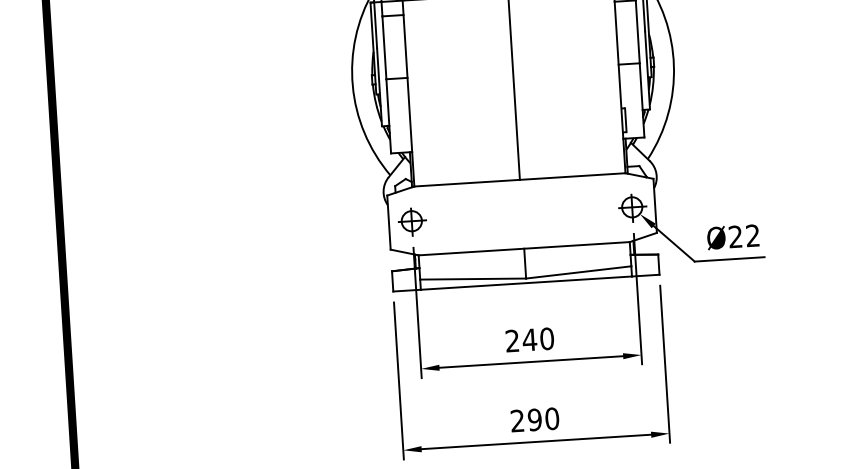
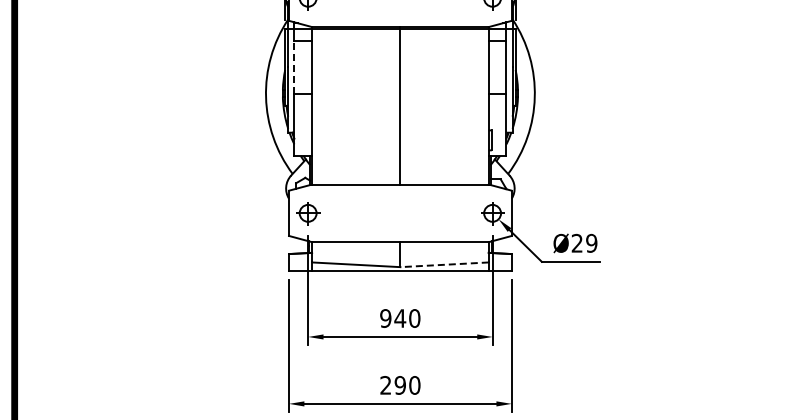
line: (384, 46) -> (294, 66), solid -> dashed
text: (752, 235) -> (591, 243), Ø22 -> Ø29
line: (578, 272) -> (444, 264), solid -> dashed
text: (512, 341) -> (385, 318), 240 -> 940

